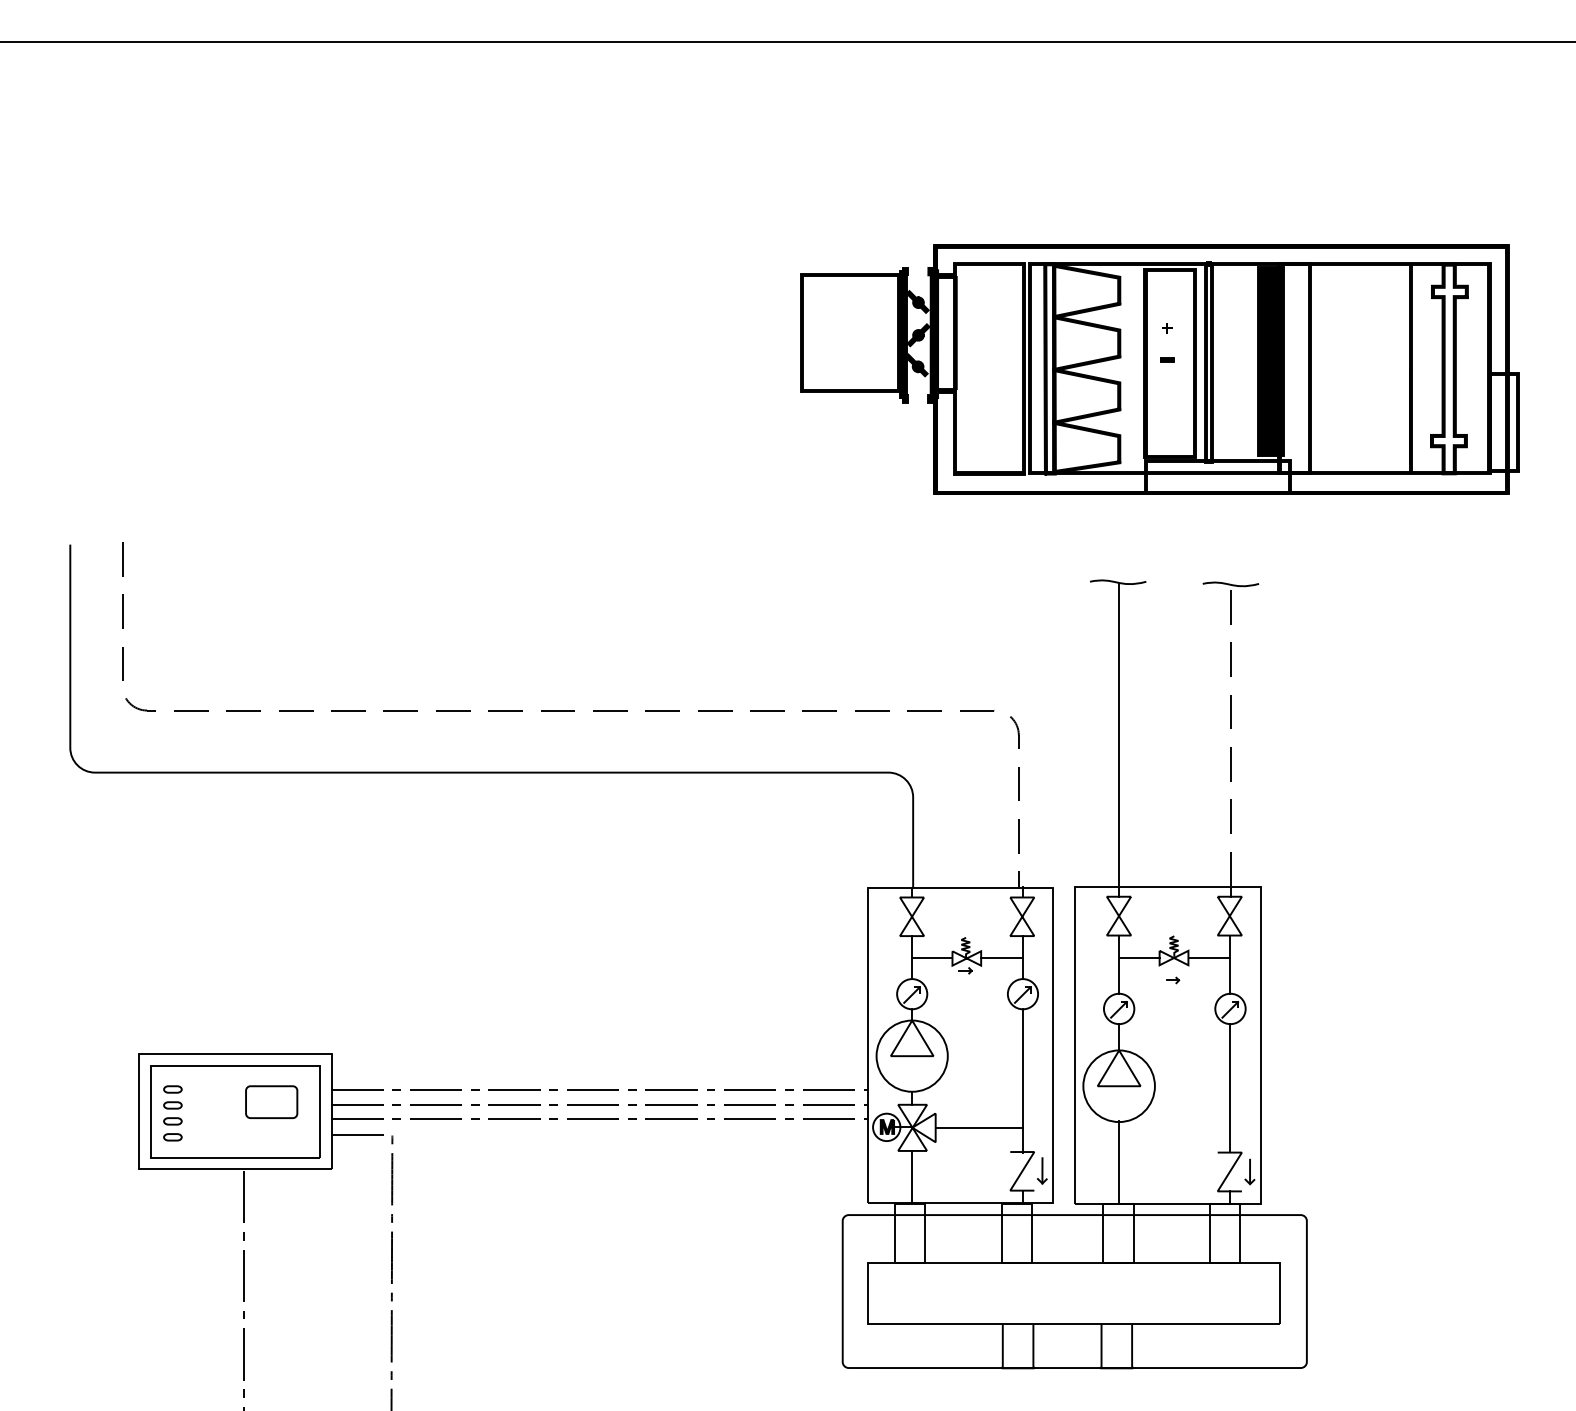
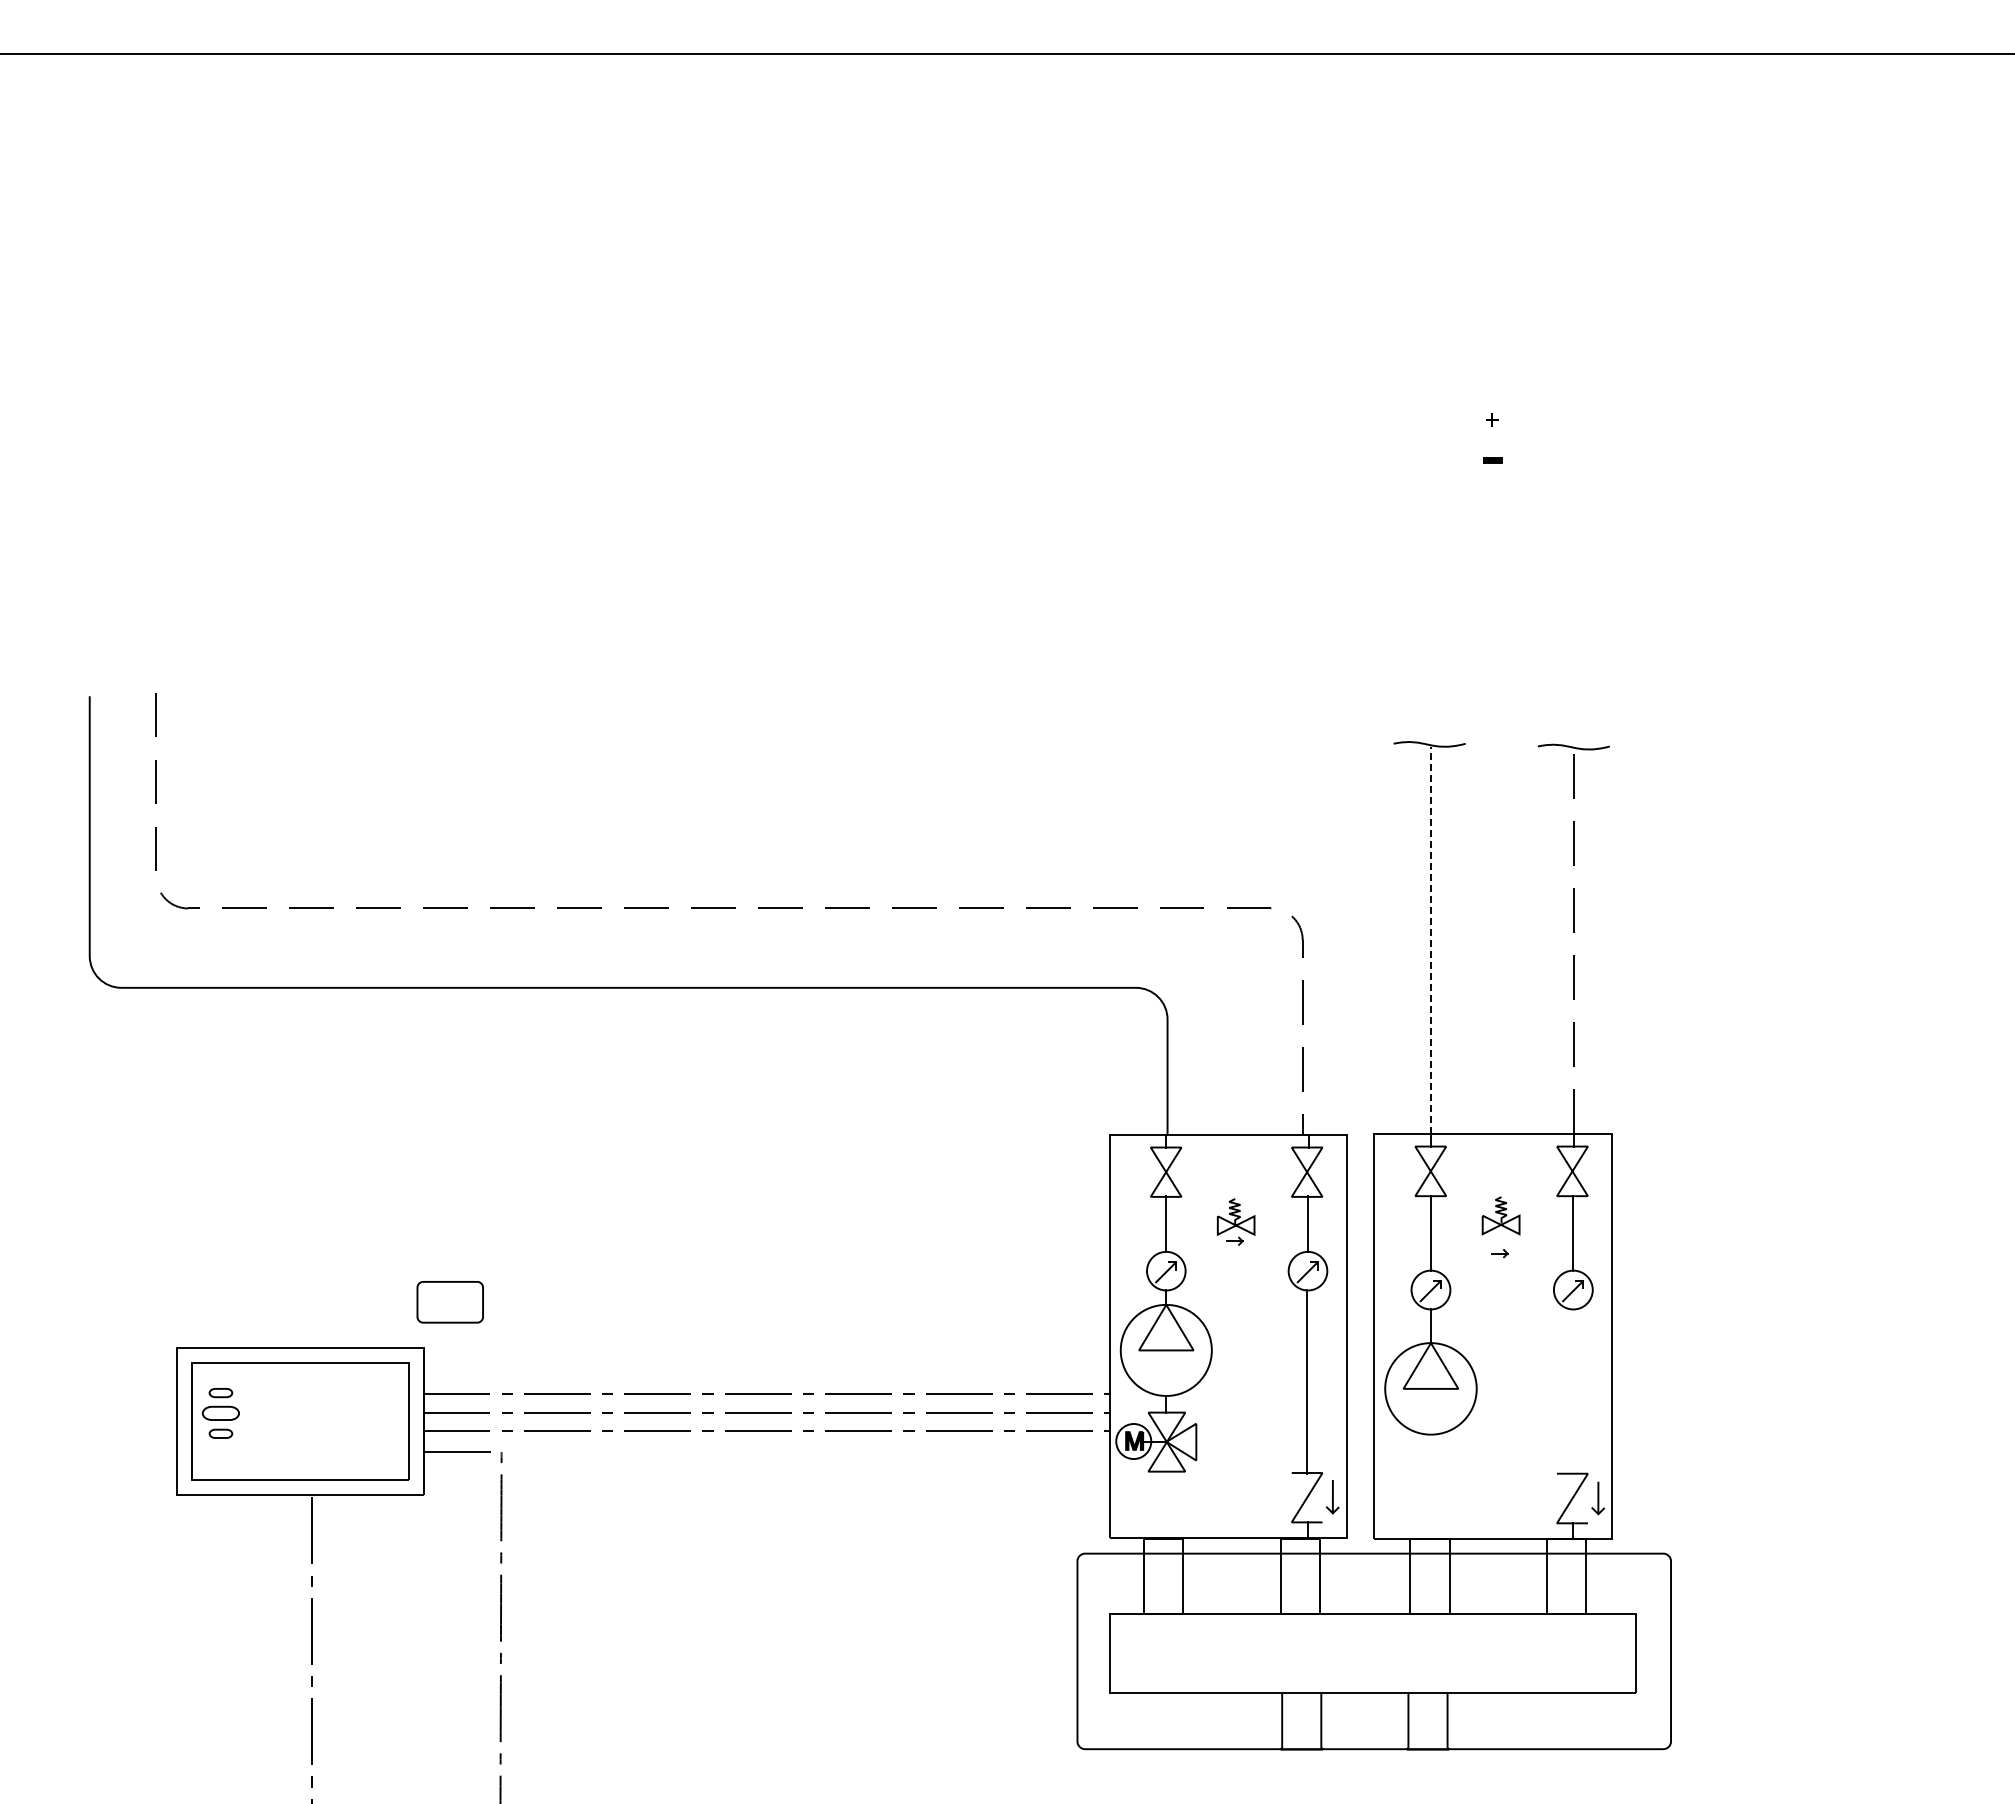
part: (1160, 369) -> (1483, 472), removed
line: (1118, 734) -> (1430, 939), solid -> dashed
line: (1139, 957) -> (1456, 1224), removed
line: (1208, 957) -> (1545, 1224), removed
line: (932, 958) -> (1192, 1225), removed
line: (1001, 958) -> (1280, 1225), removed
line: (1229, 1087) -> (1572, 1390), removed
part: (271, 1102) -> (449, 1302), moved
part: (172, 1105) -> (220, 1413), size x1.6
line: (978, 1128) -> (1251, 1442), removed
part: (172, 1137) -> (220, 1454), removed
line: (1118, 1162) -> (1430, 1486), removed
line: (912, 1176) -> (1166, 1504), removed

